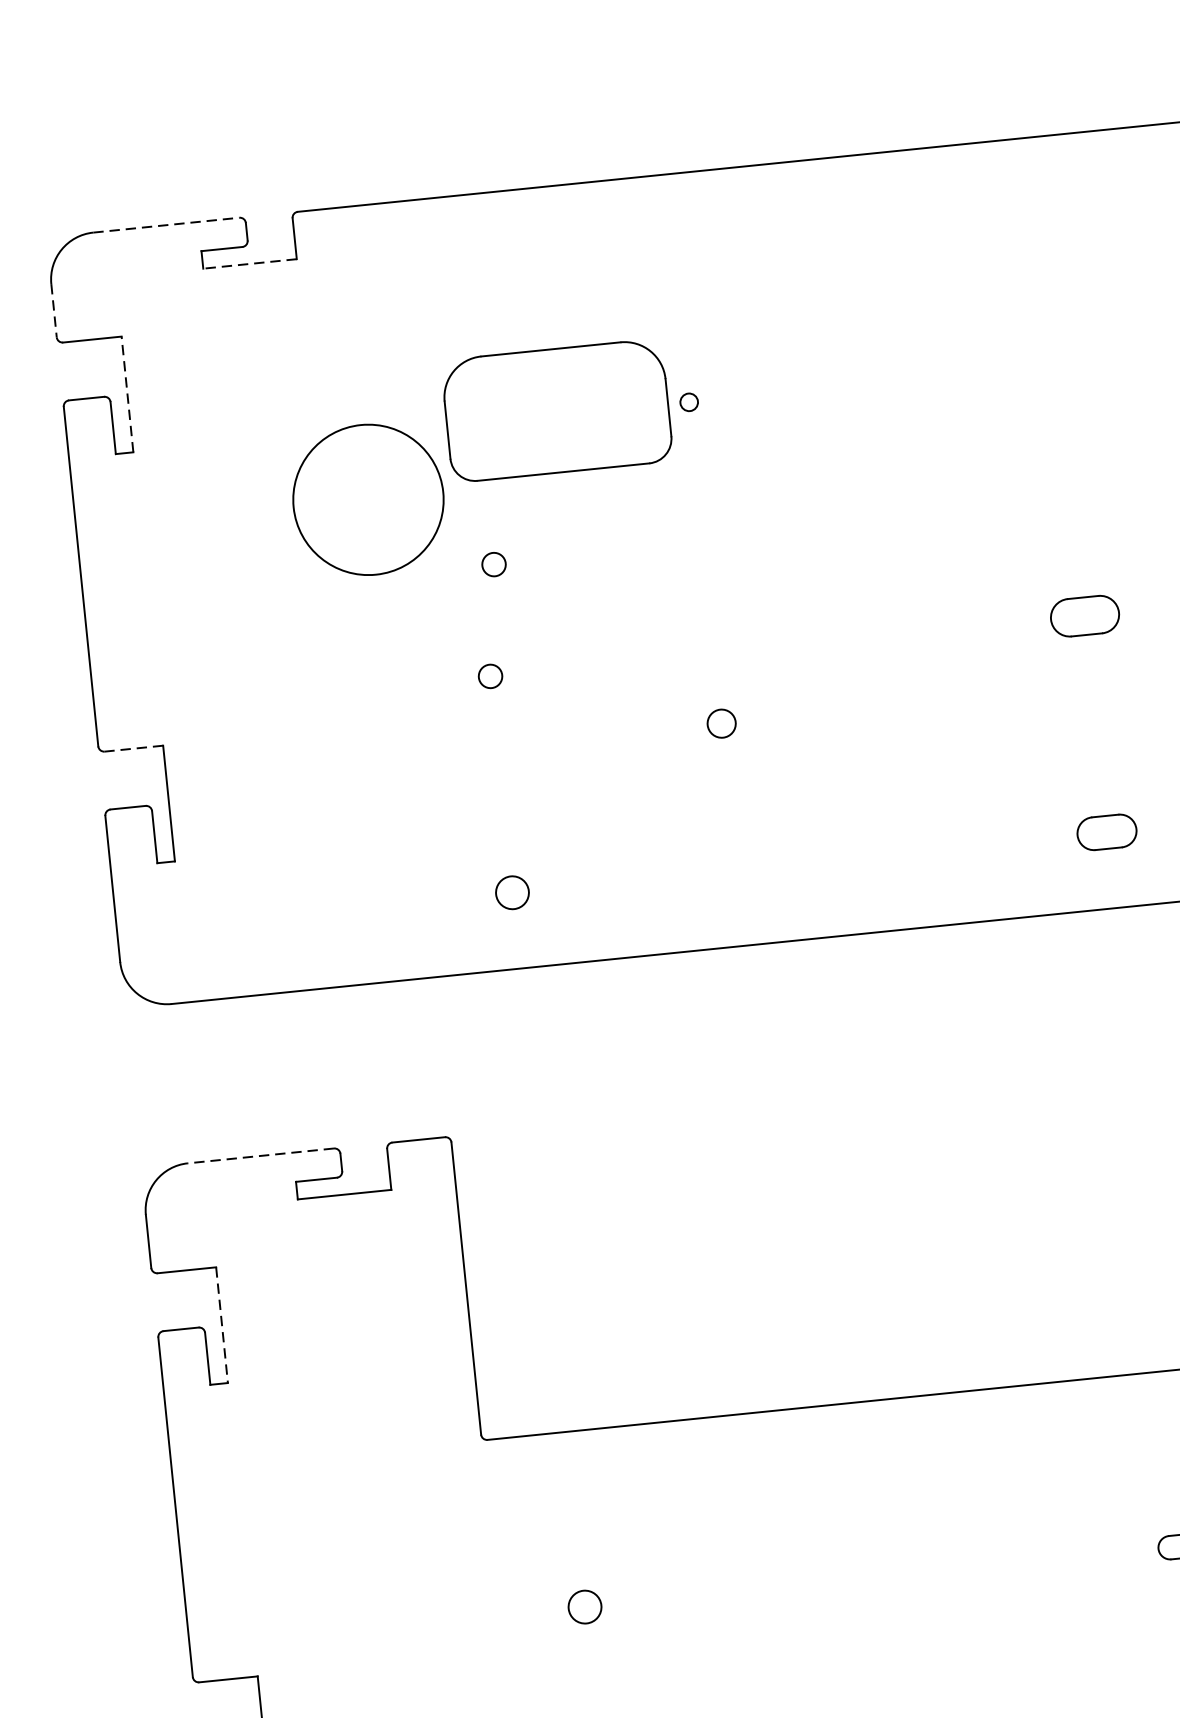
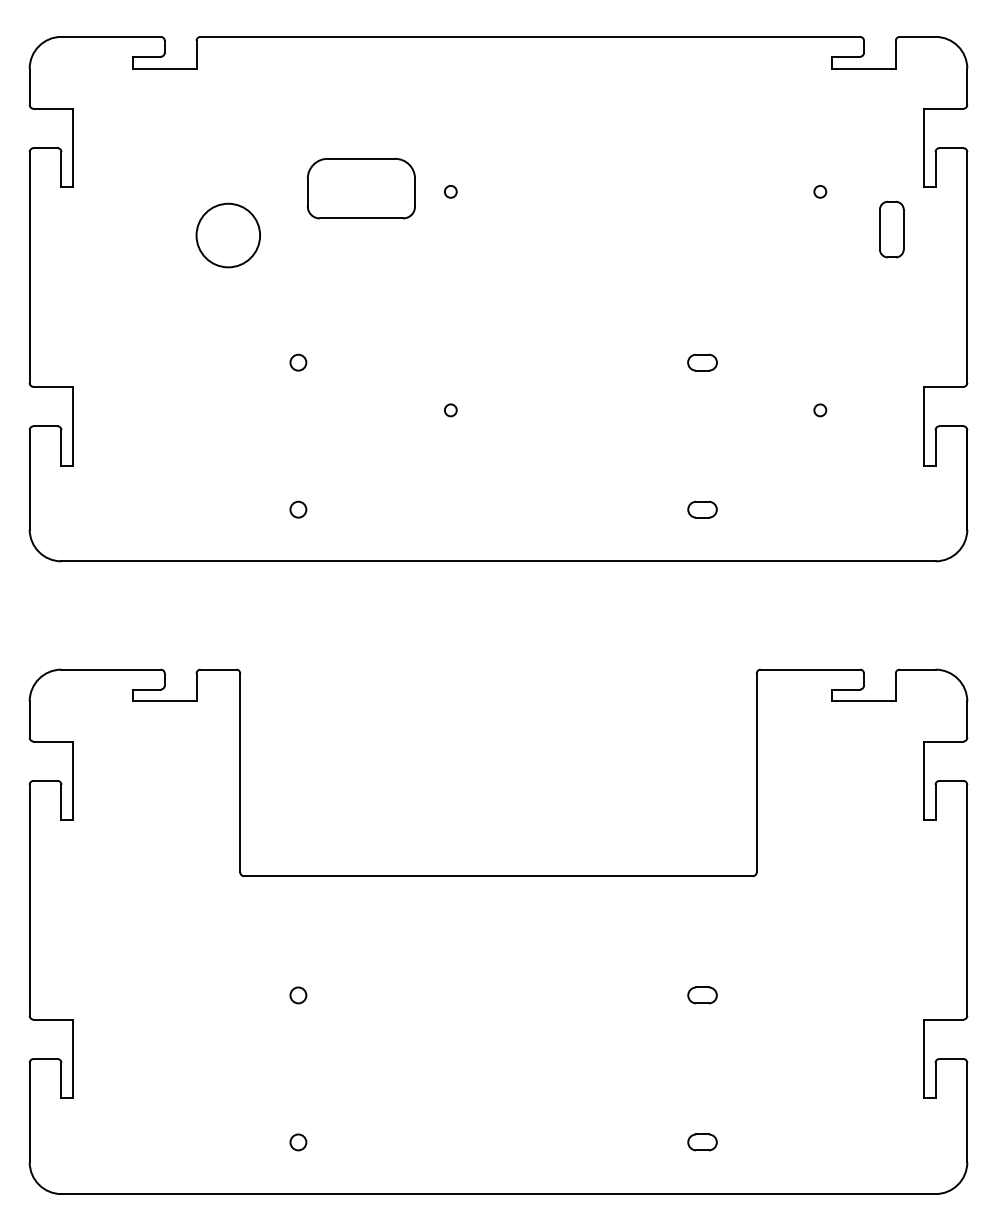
line: (166, 224) -> (111, 36), dashed -> solid
line: (249, 263) -> (164, 68), dashed -> solid
line: (53, 311) -> (29, 87), dashed -> solid
line: (127, 393) -> (73, 147), dashed -> solid
part: (557, 410) -> (361, 188), size x0.71
circle: (368, 499) -> (228, 235), size x0.62
circle: (494, 564) -> (308, 287), removed
part: (1084, 615) -> (702, 362), size x0.62
circle: (721, 724) -> (450, 410), size x0.62
line: (133, 748) -> (53, 386), dashed -> solid
part: (1106, 831) -> (702, 509), size x0.71
circle: (512, 892) -> (298, 509), size x0.71
line: (261, 1155) -> (111, 669), dashed -> solid
line: (222, 1326) -> (73, 781), dashed -> solid
circle: (585, 1607) -> (298, 995), size x0.71

